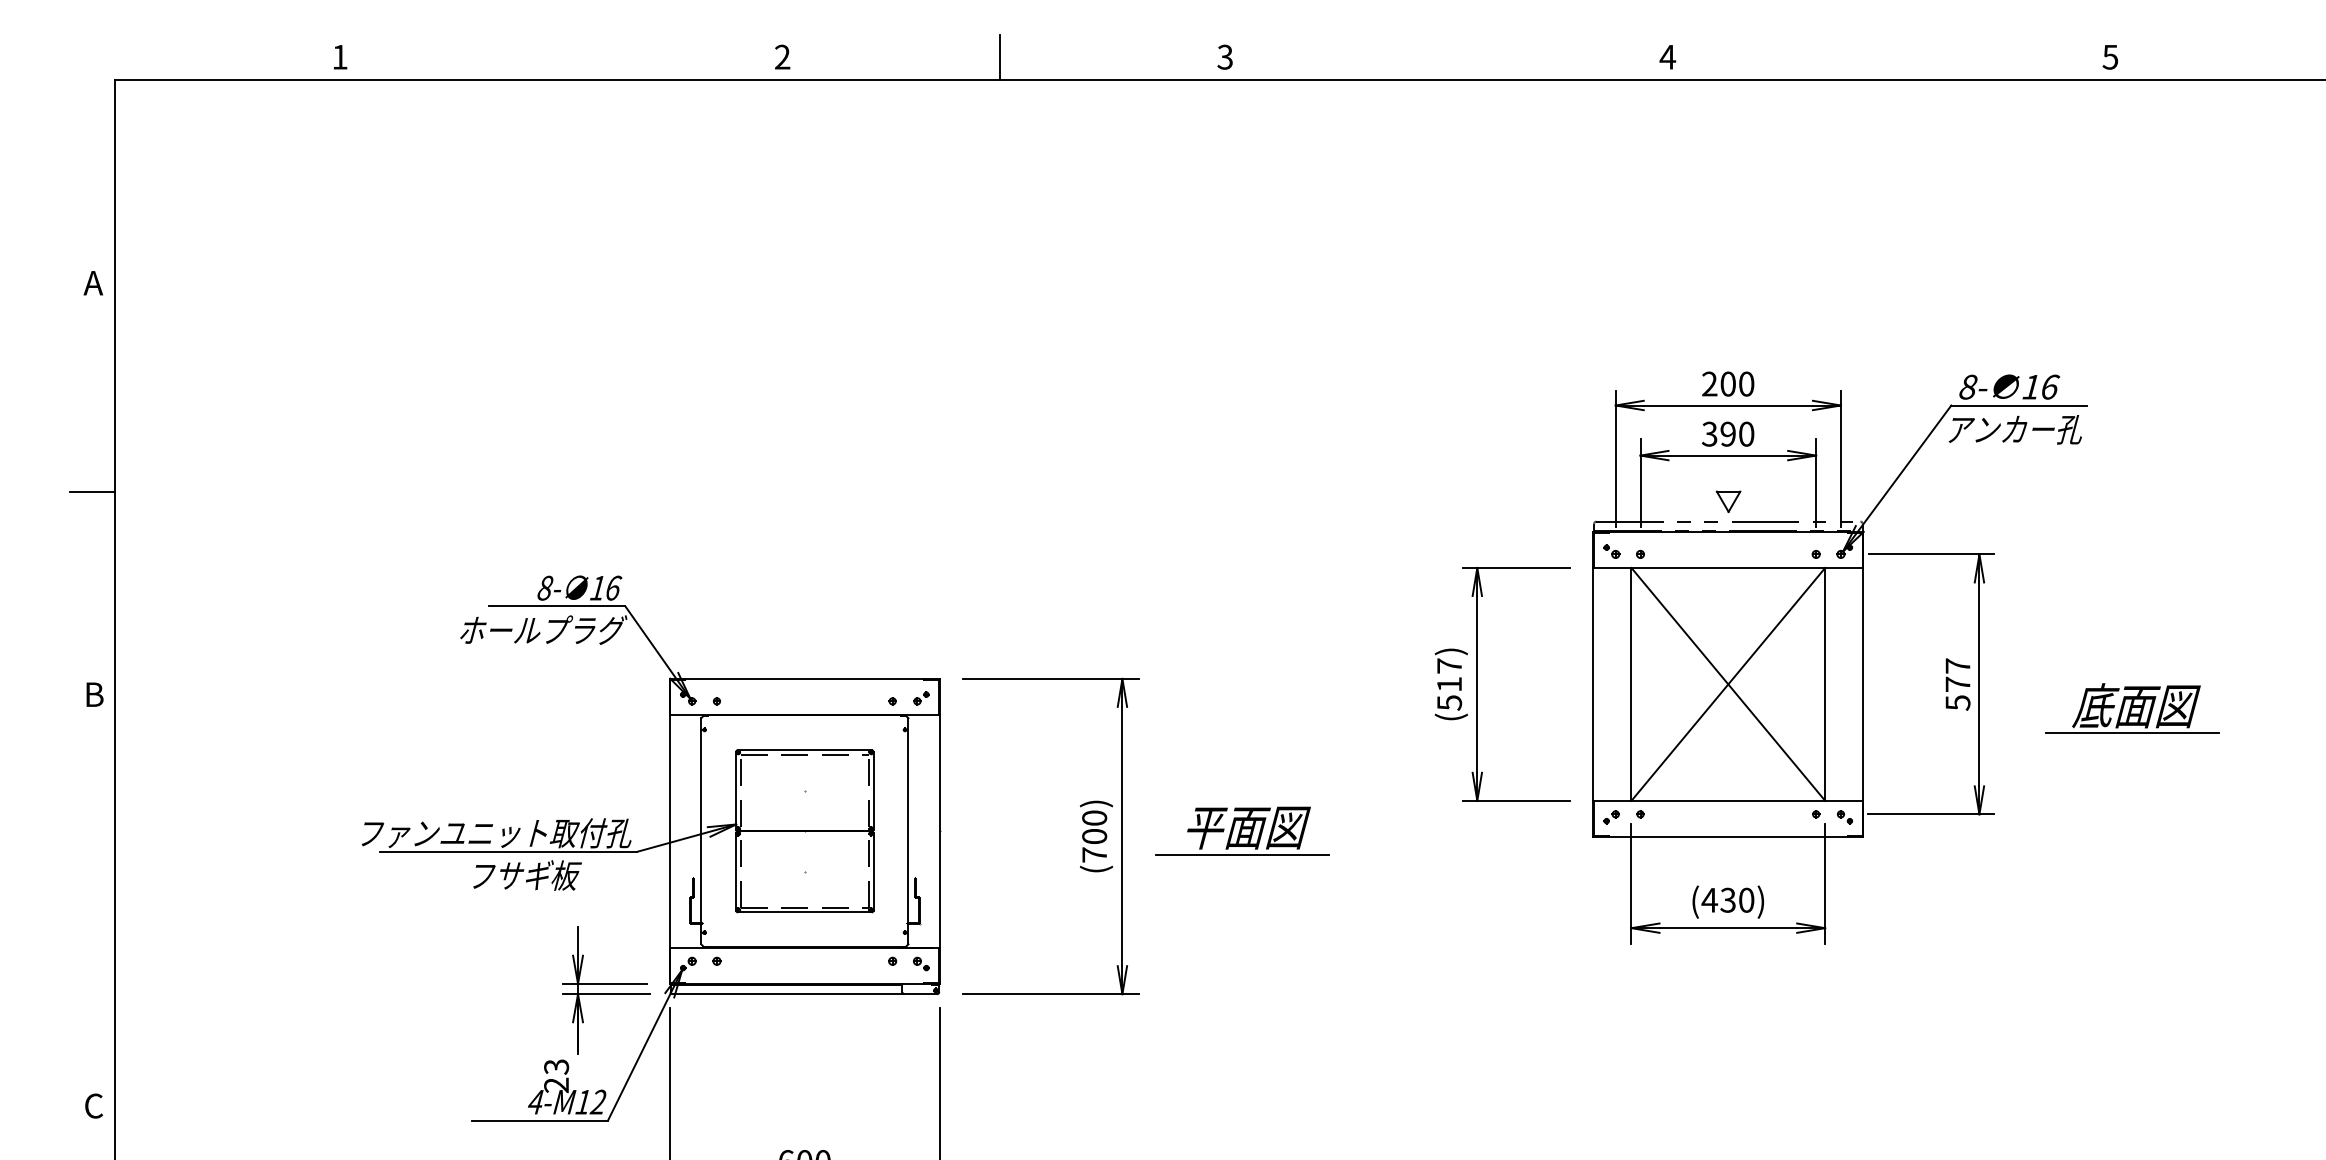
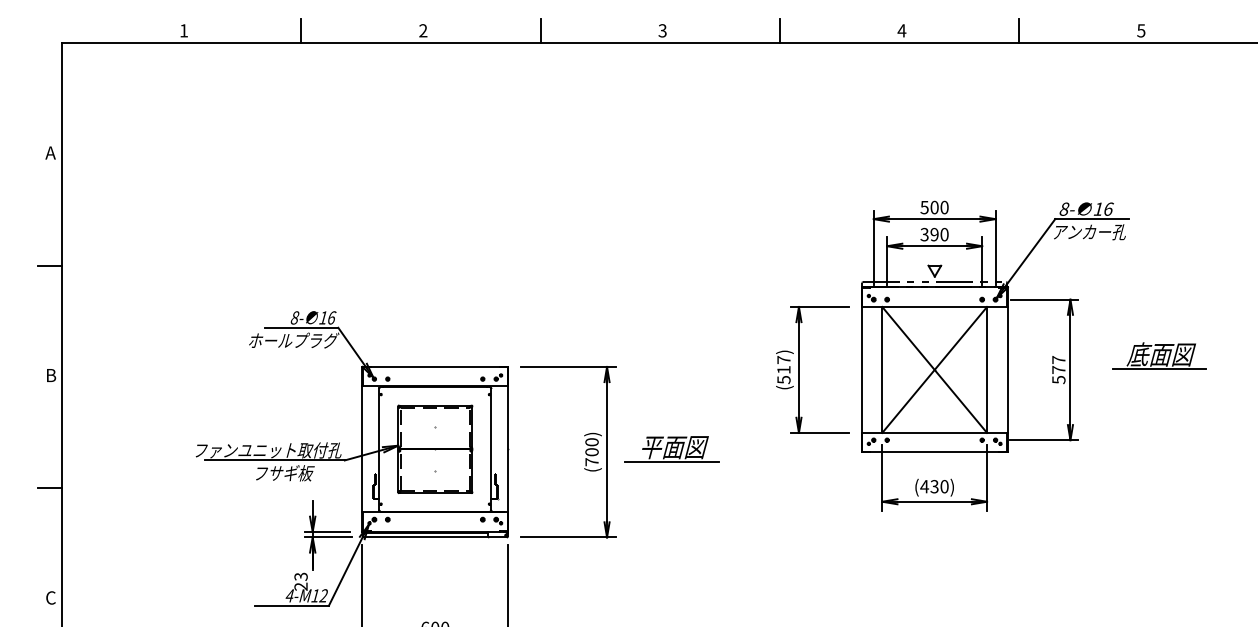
line: (557, 56) -> (301, 30), added
line: (1443, 56) -> (780, 30), added
line: (1885, 56) -> (1019, 30), added
text: (1709, 383) -> (924, 207), 200 -> 500
part: (2133, 707) -> (1159, 355), moved
line: (91, 903) -> (49, 488), added

